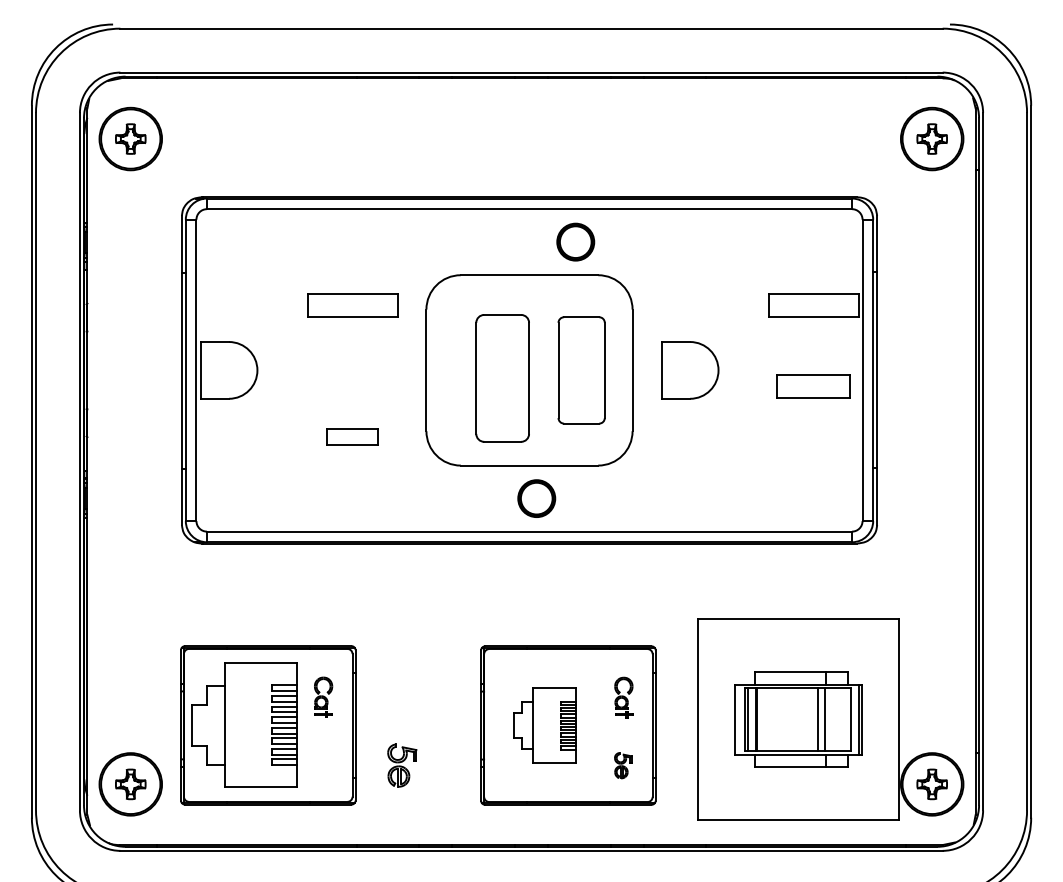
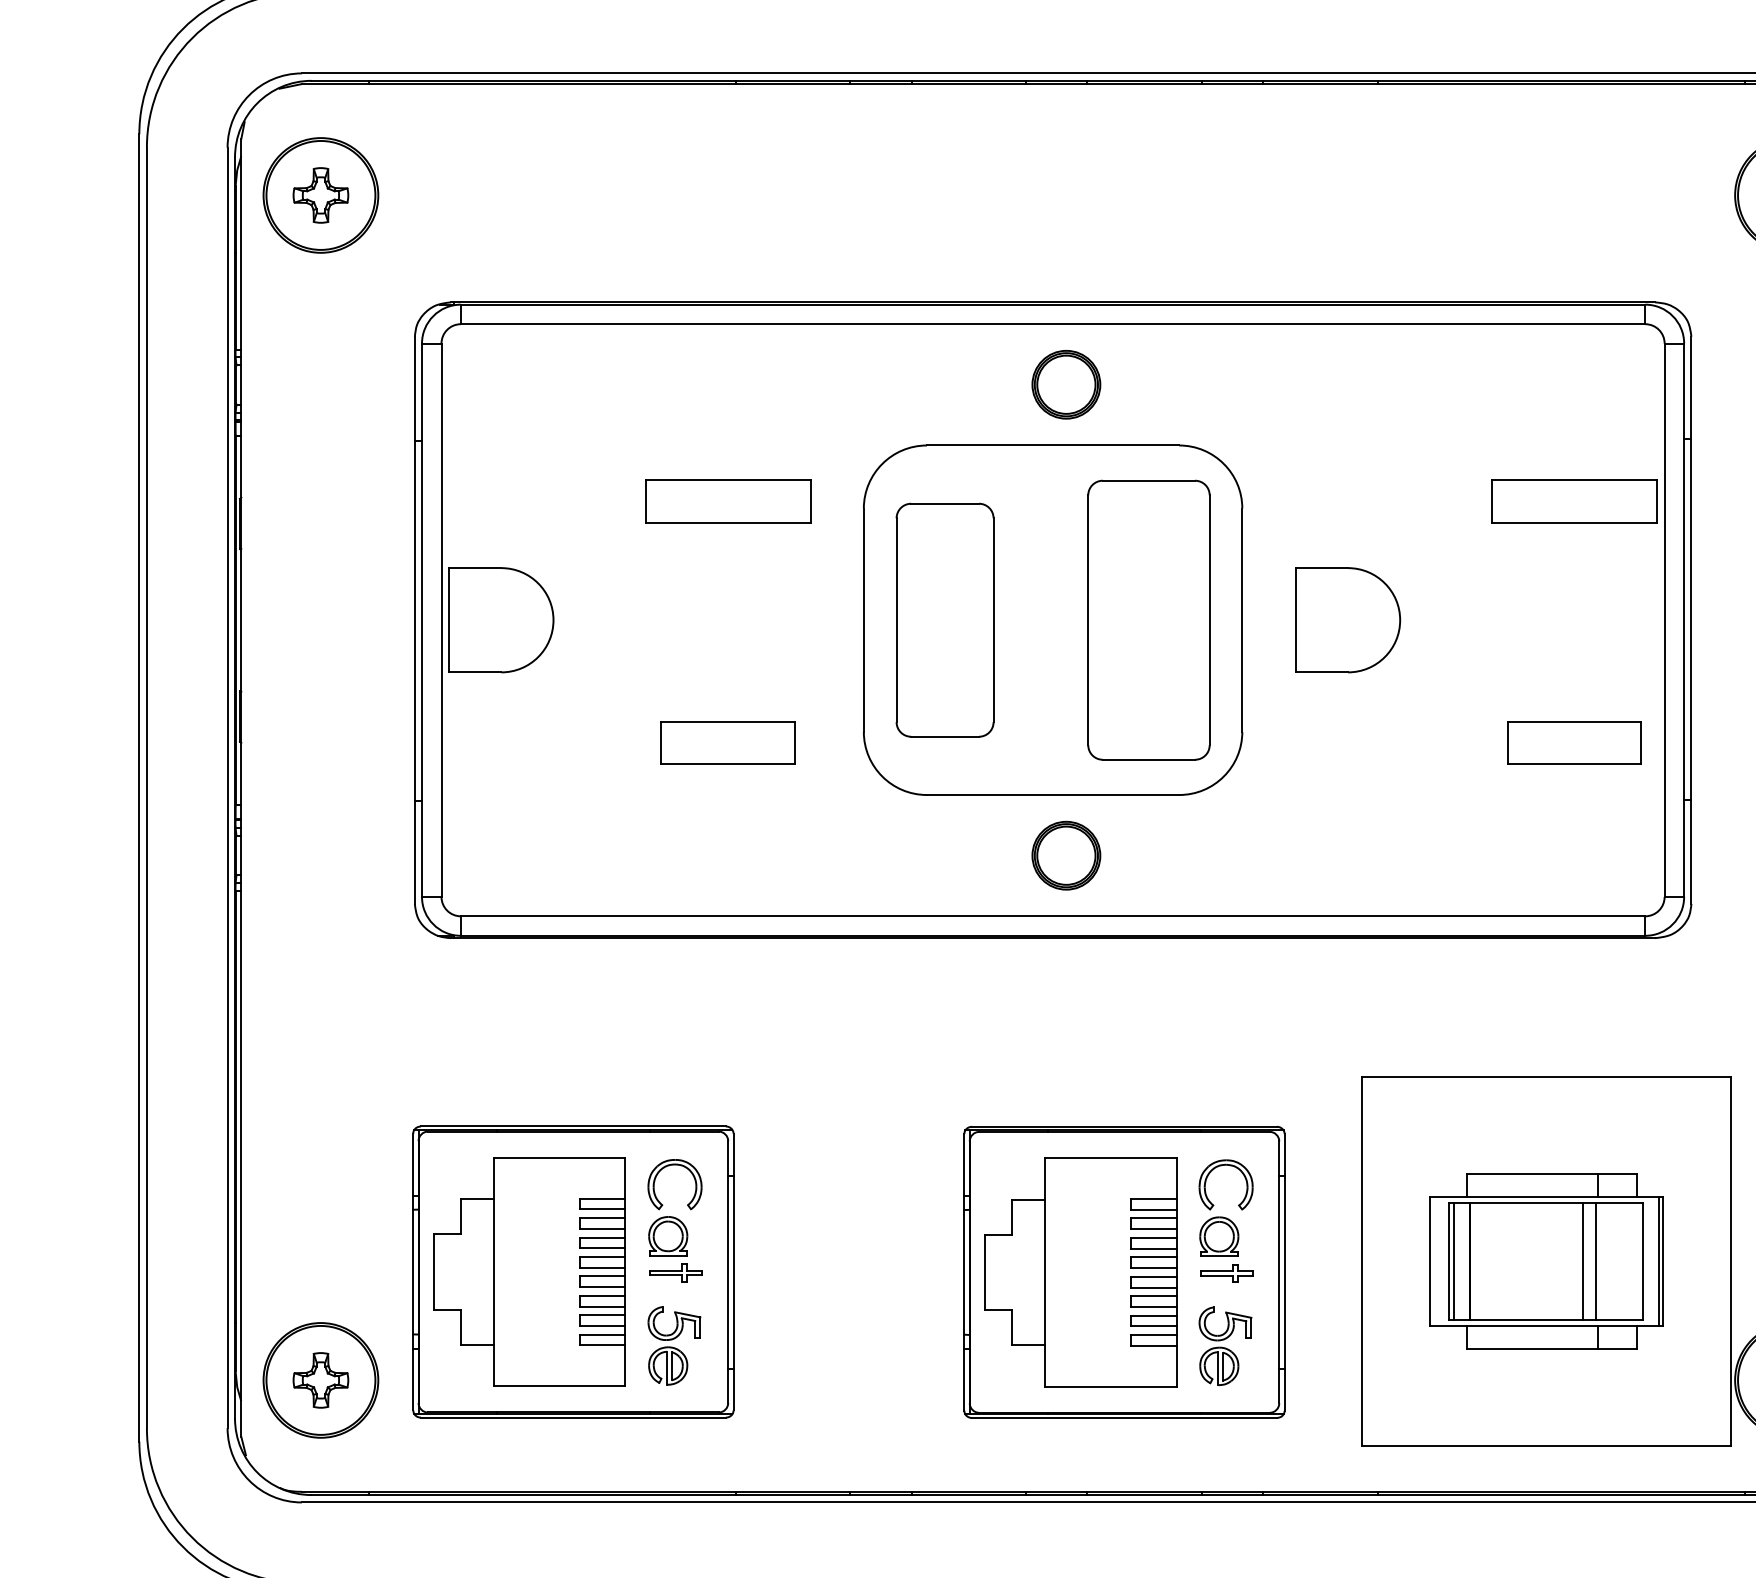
part: (575, 241) -> (1065, 383), moved
part: (581, 370) -> (1148, 620), size x1.43
part: (502, 378) -> (944, 620), moved
part: (813, 386) -> (1574, 743), moved
part: (352, 437) -> (728, 743), size x1.43
part: (323, 697) -> (674, 1220), size x1.67
part: (623, 697) -> (1225, 1220), size x1.67
part: (544, 725) -> (1080, 1272), size x1.67
part: (402, 765) -> (674, 1345), moved
part: (623, 765) -> (1225, 1345), size x1.67

